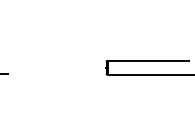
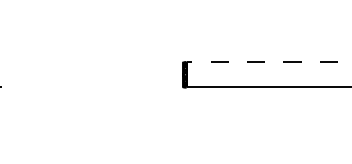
line: (149, 61) -> (263, 63), solid -> dashed

